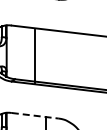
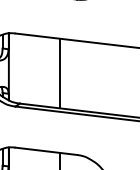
line: (34, 55) -> (59, 72), moved
line: (35, 115) -> (46, 150), dashed -> solid

